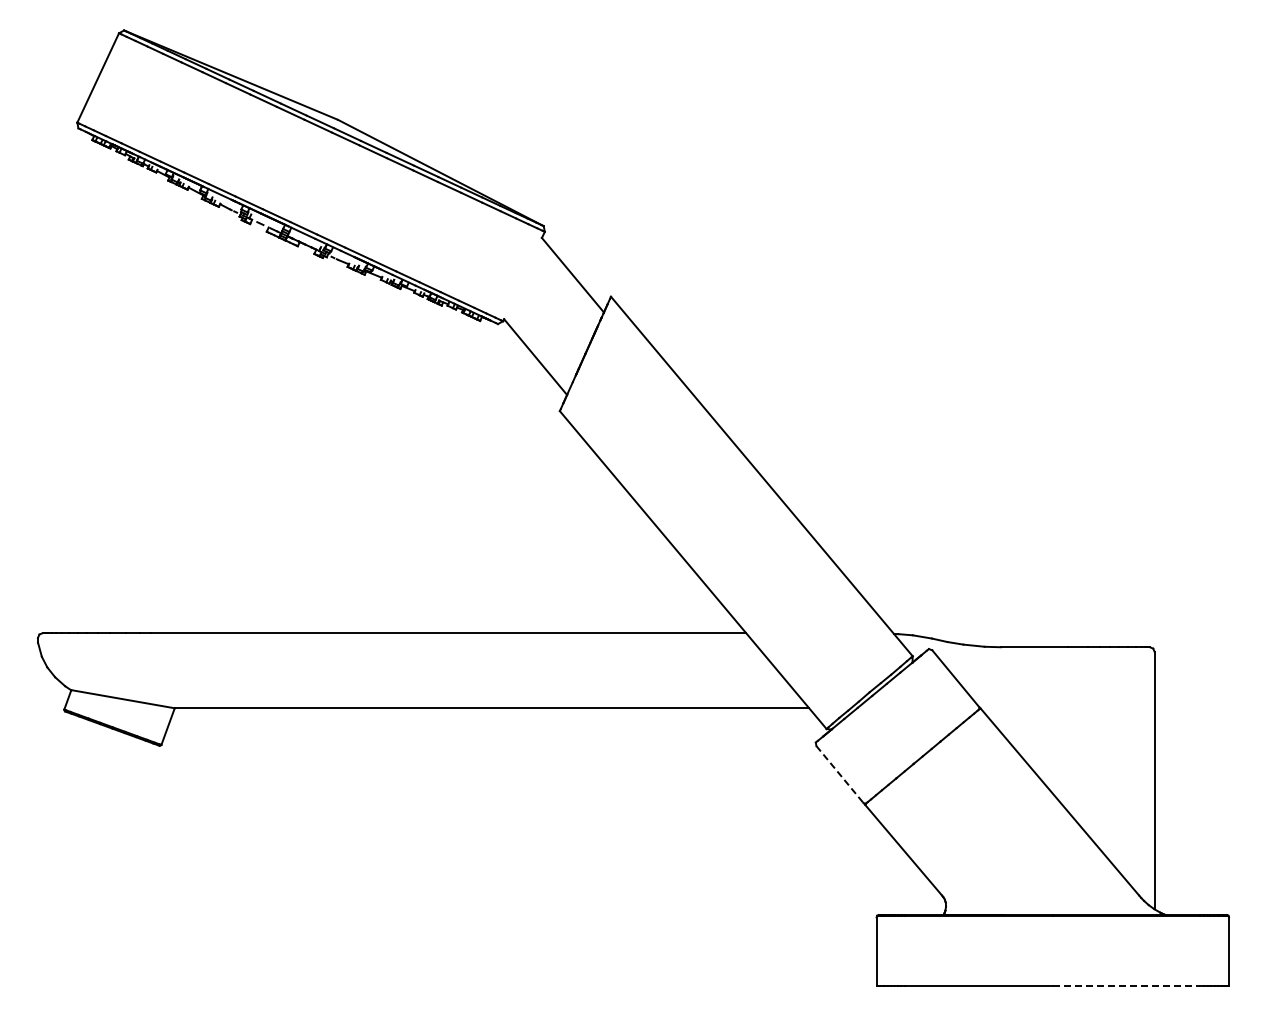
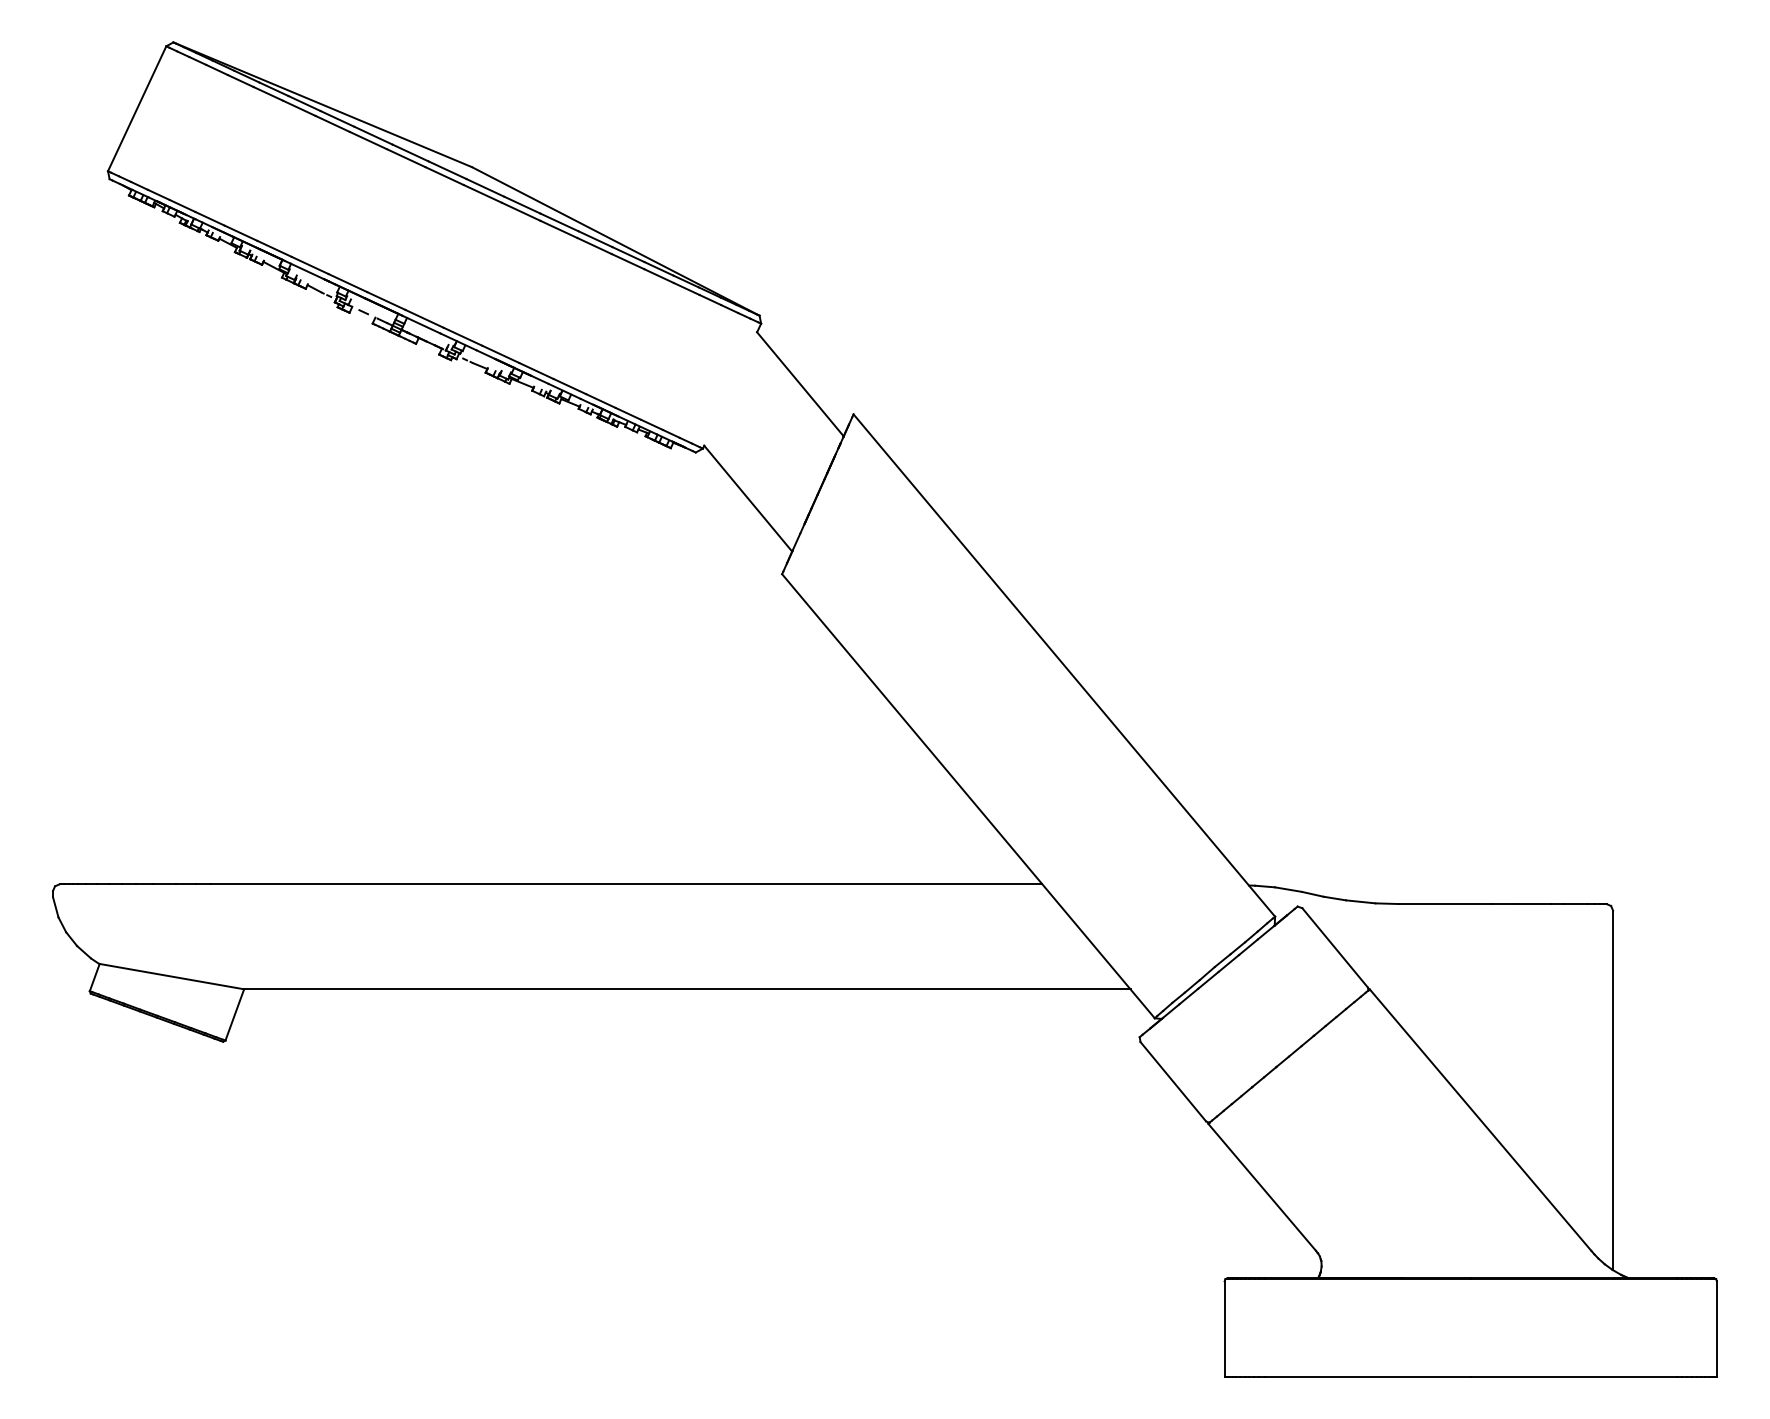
line: (839, 774) -> (1172, 1081), dashed -> solid
line: (1126, 985) -> (1573, 1376), dashed -> solid

